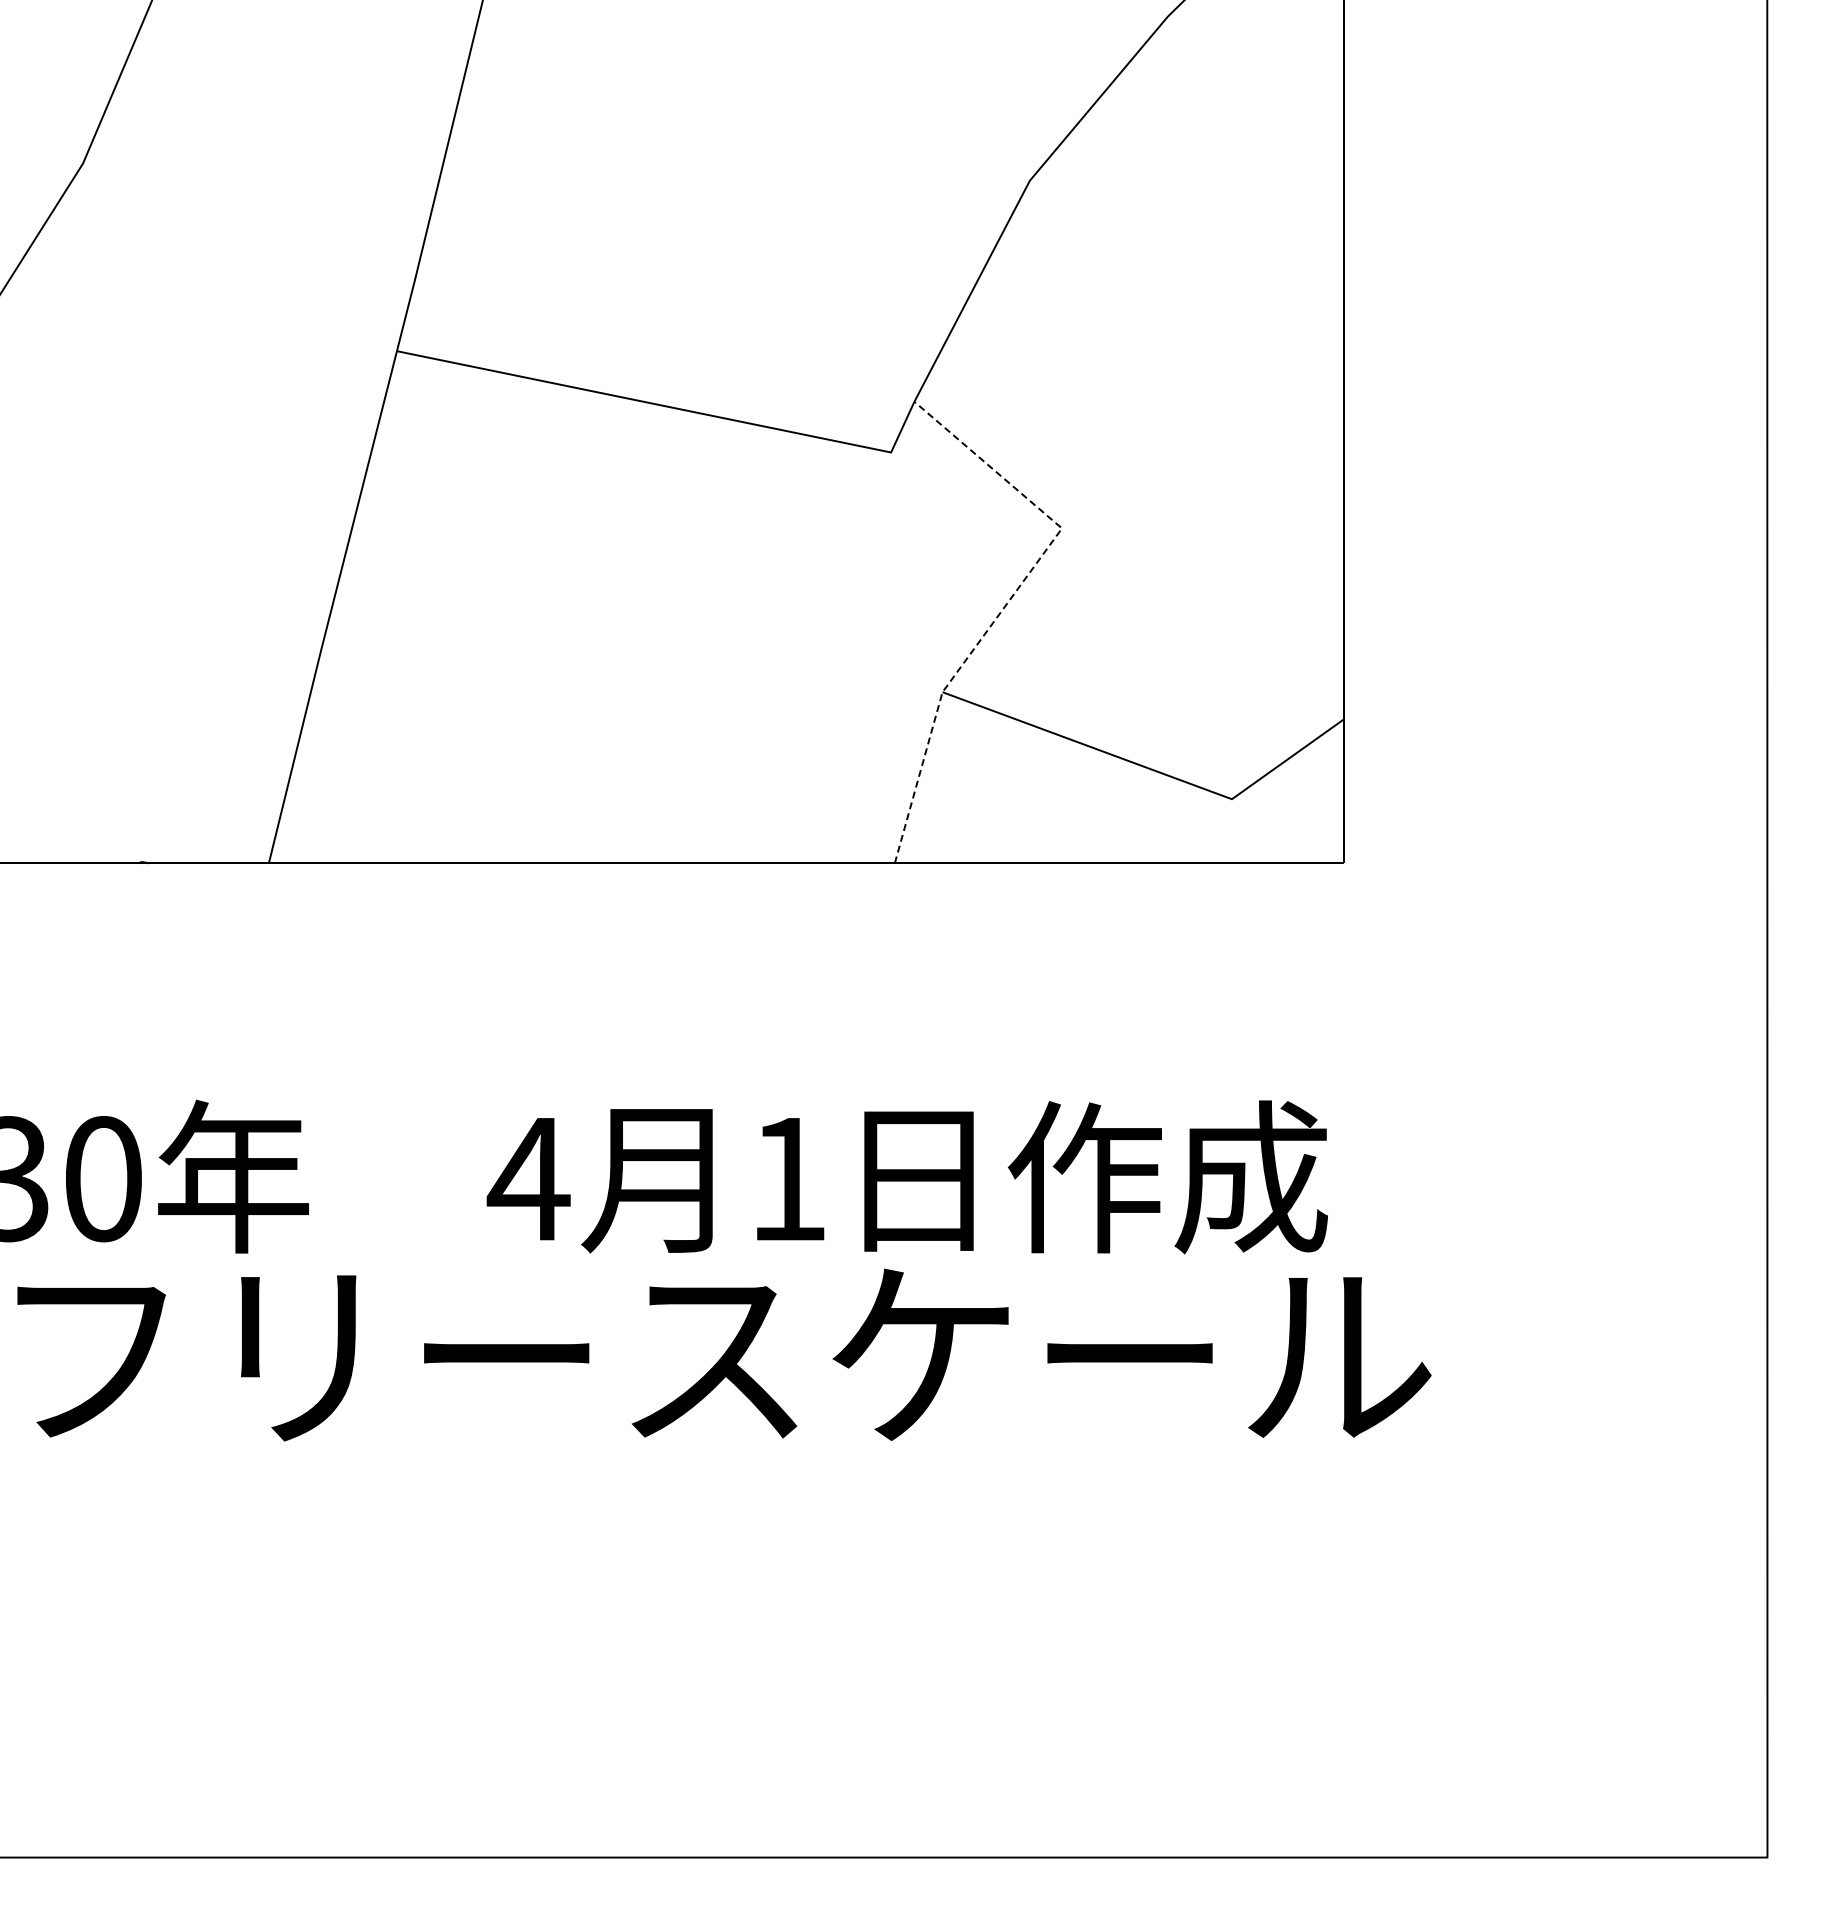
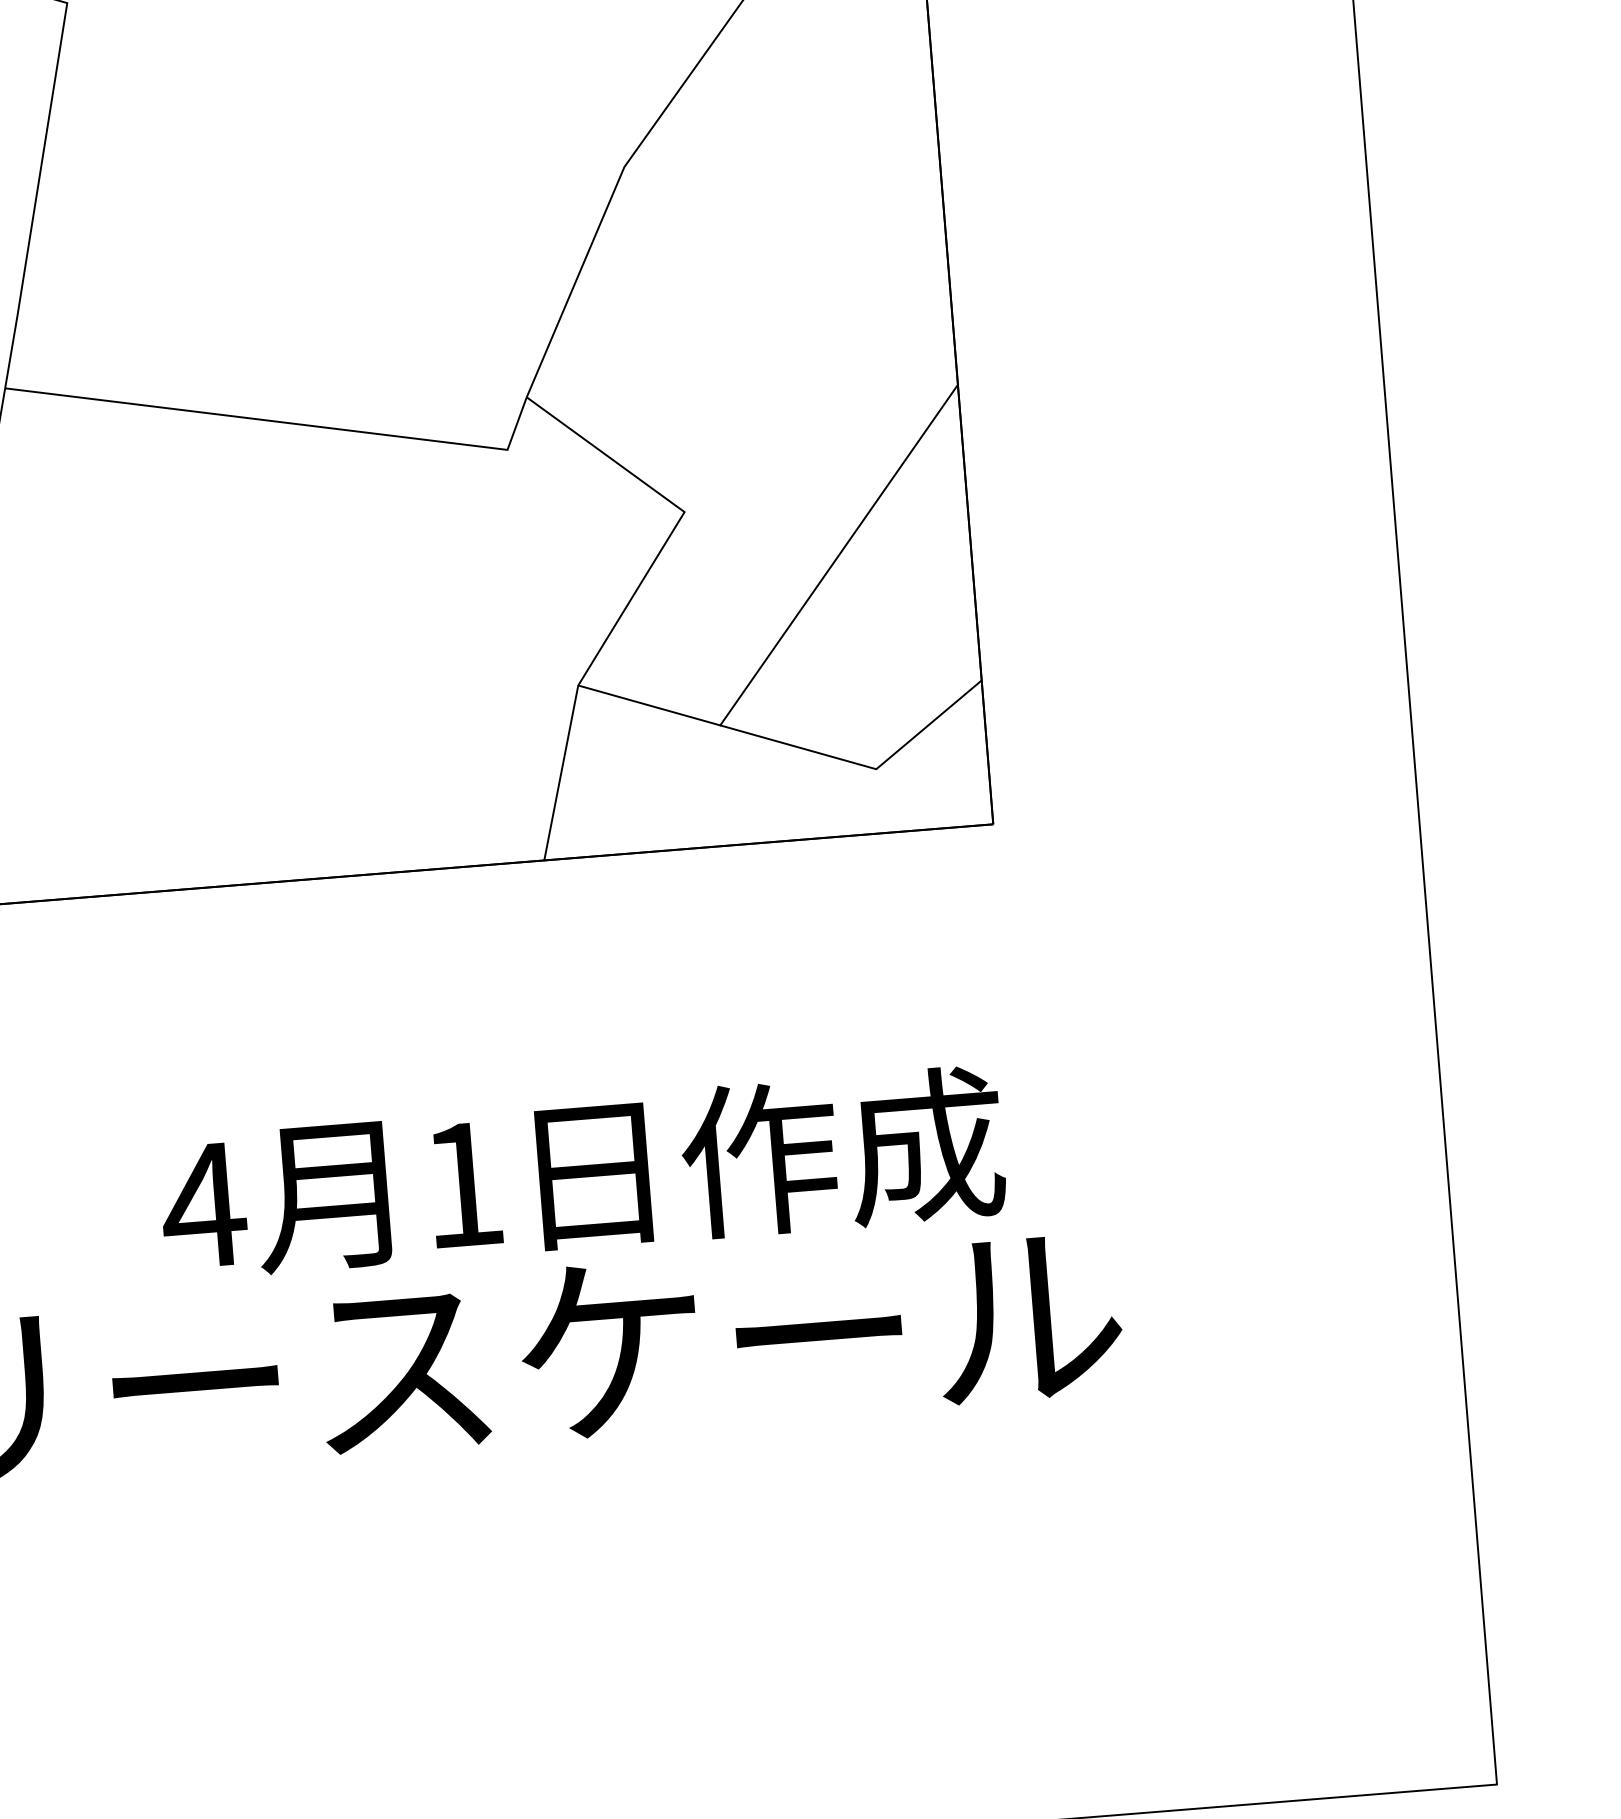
line: (1211, 583) -> (838, 555), added
line: (1007, 603) -> (636, 591), dashed -> solid

